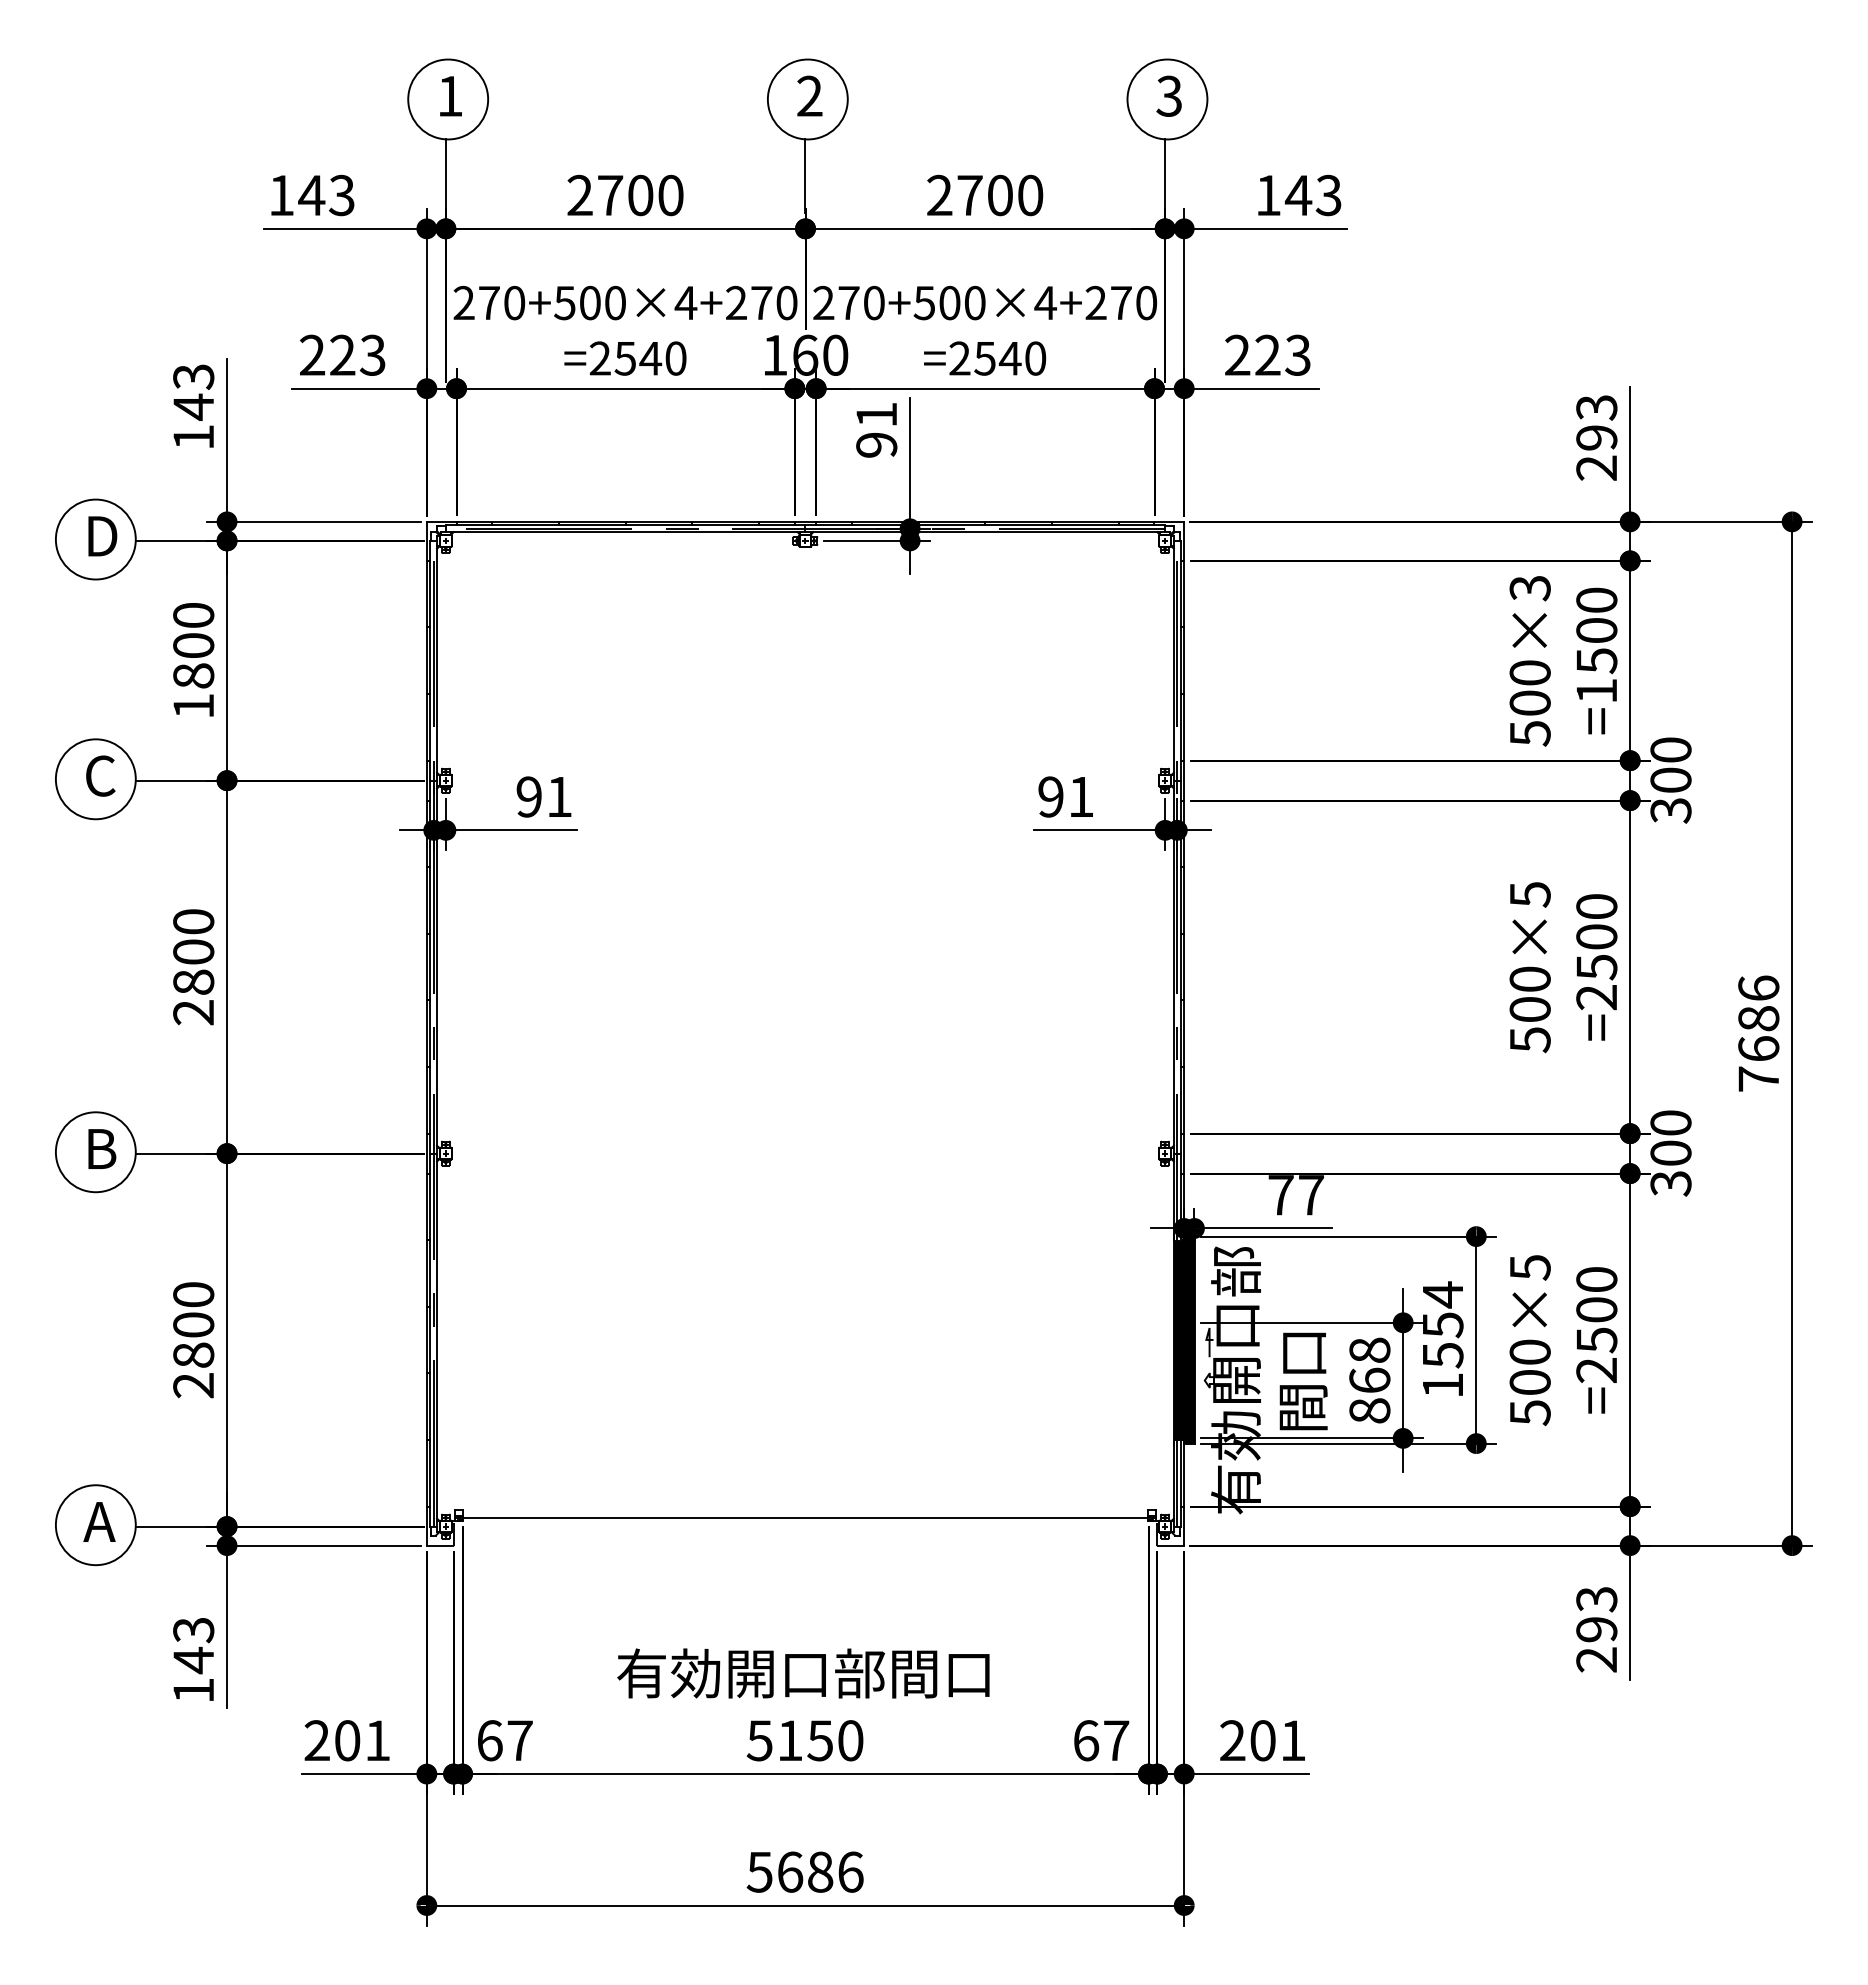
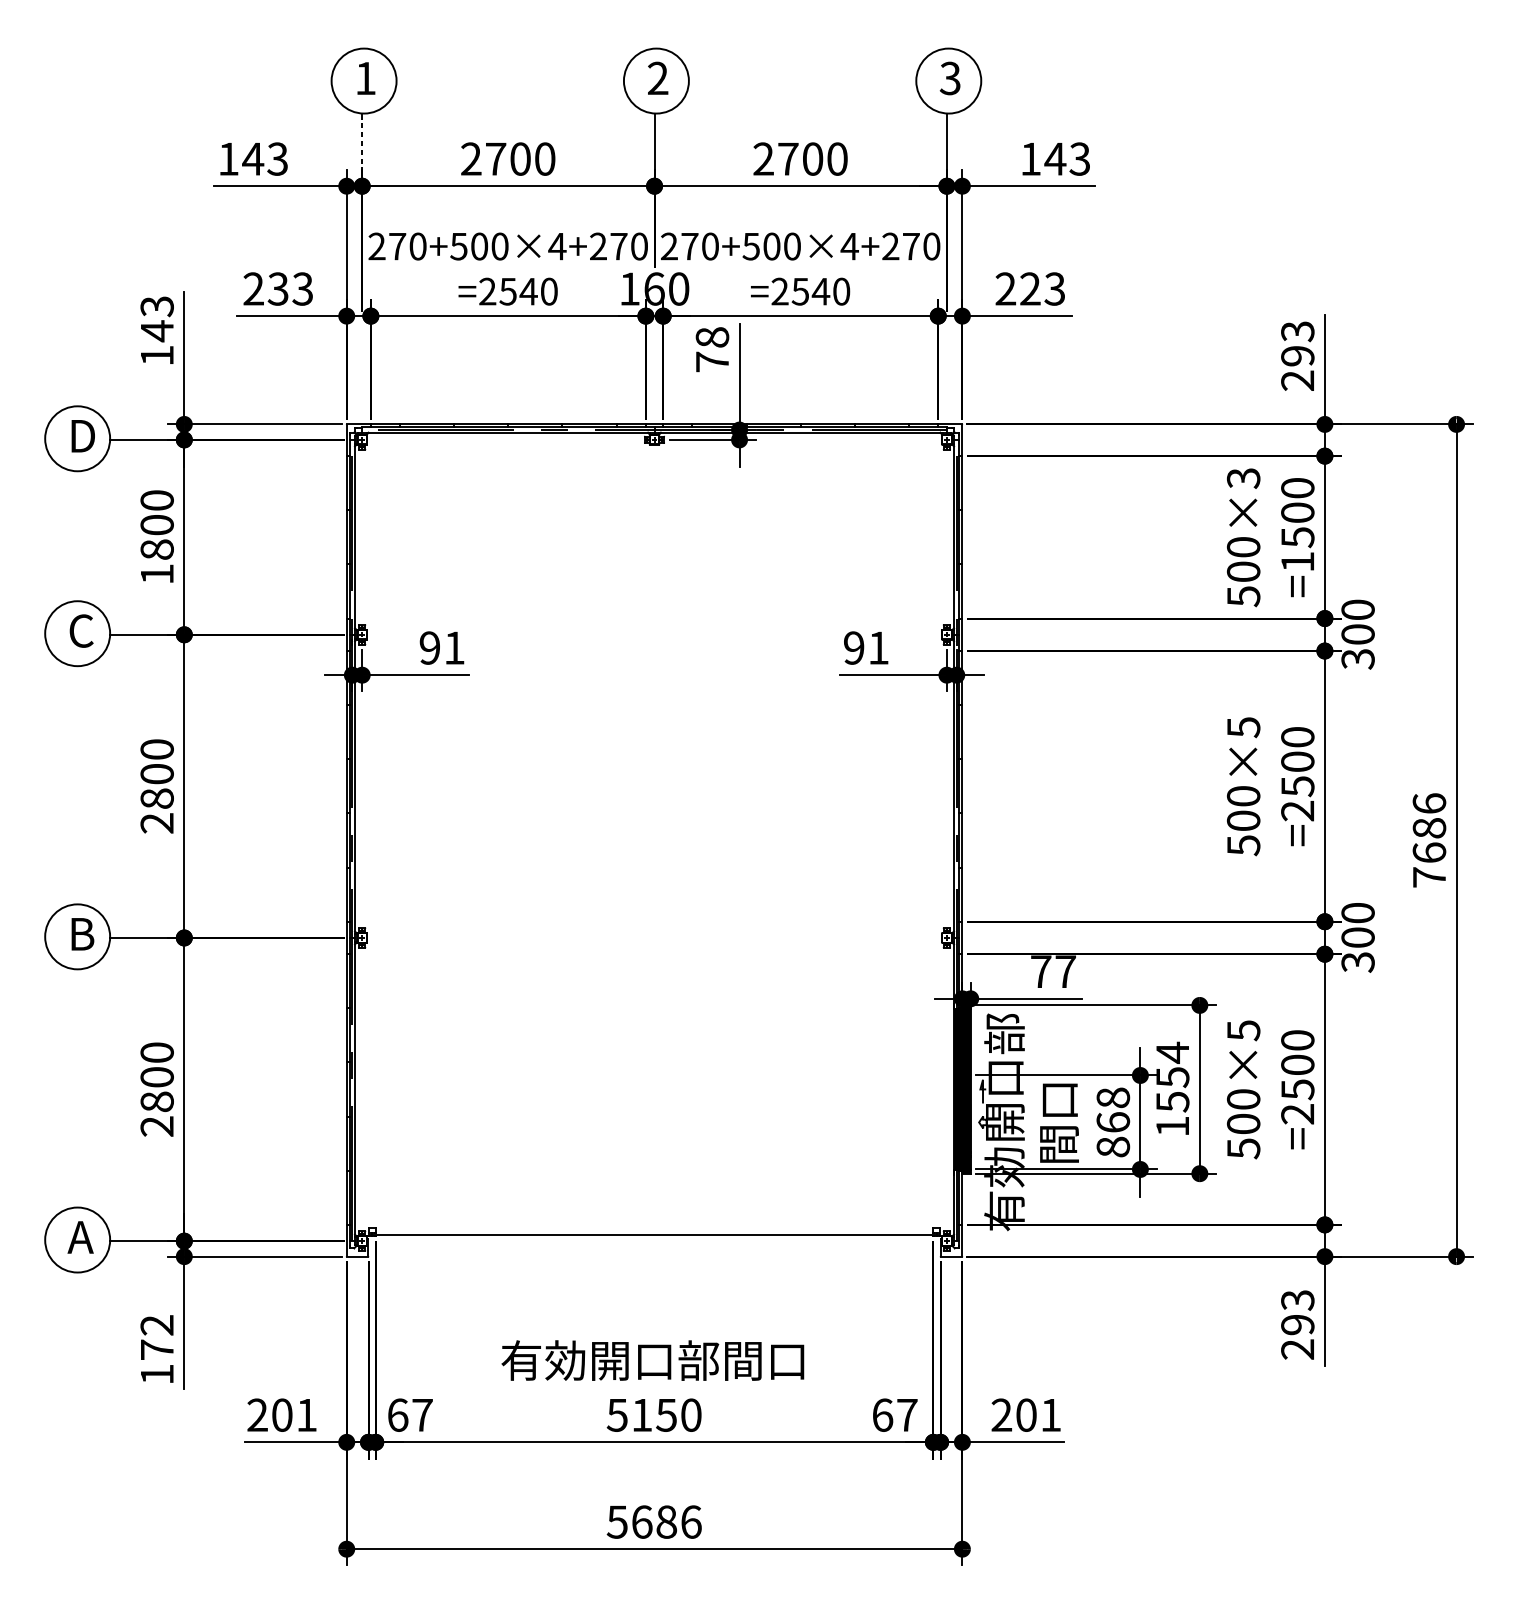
line: (445, 176) -> (361, 143), solid -> dashed
text: (342, 354) -> (278, 288), 223 -> 233
text: (876, 429) -> (712, 349), 91 -> 78
text: (193, 1645) -> (157, 1337), 143 -> 172

